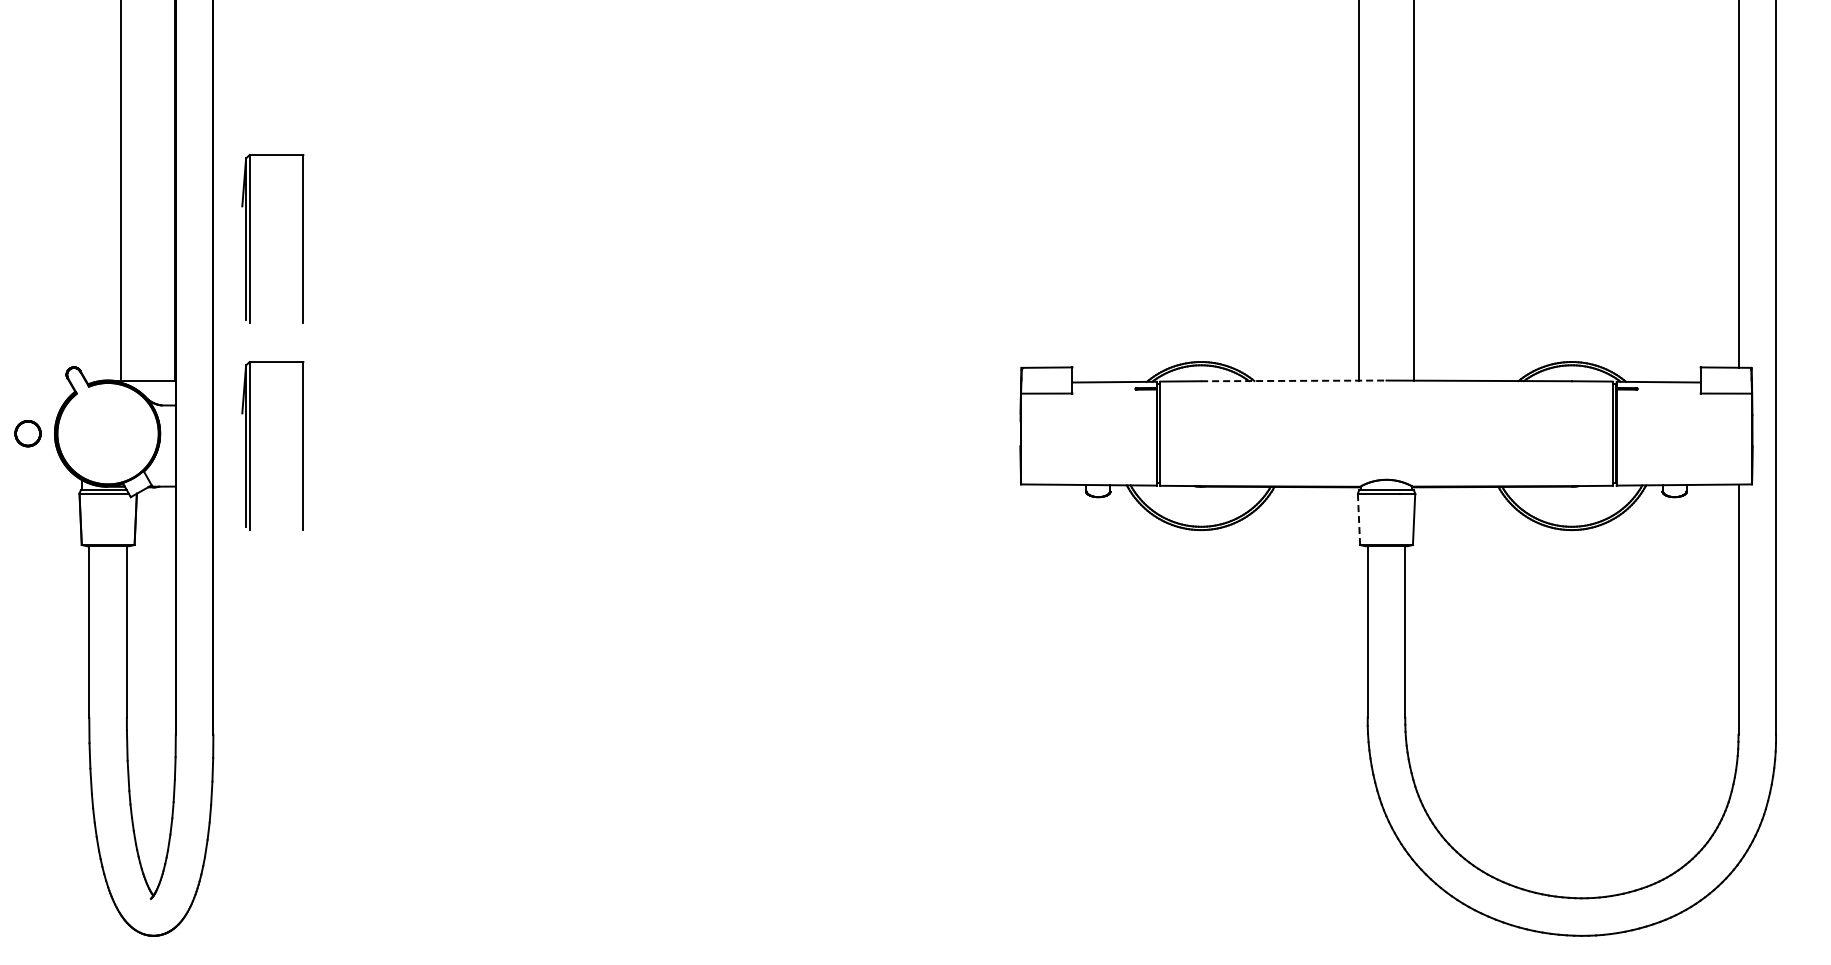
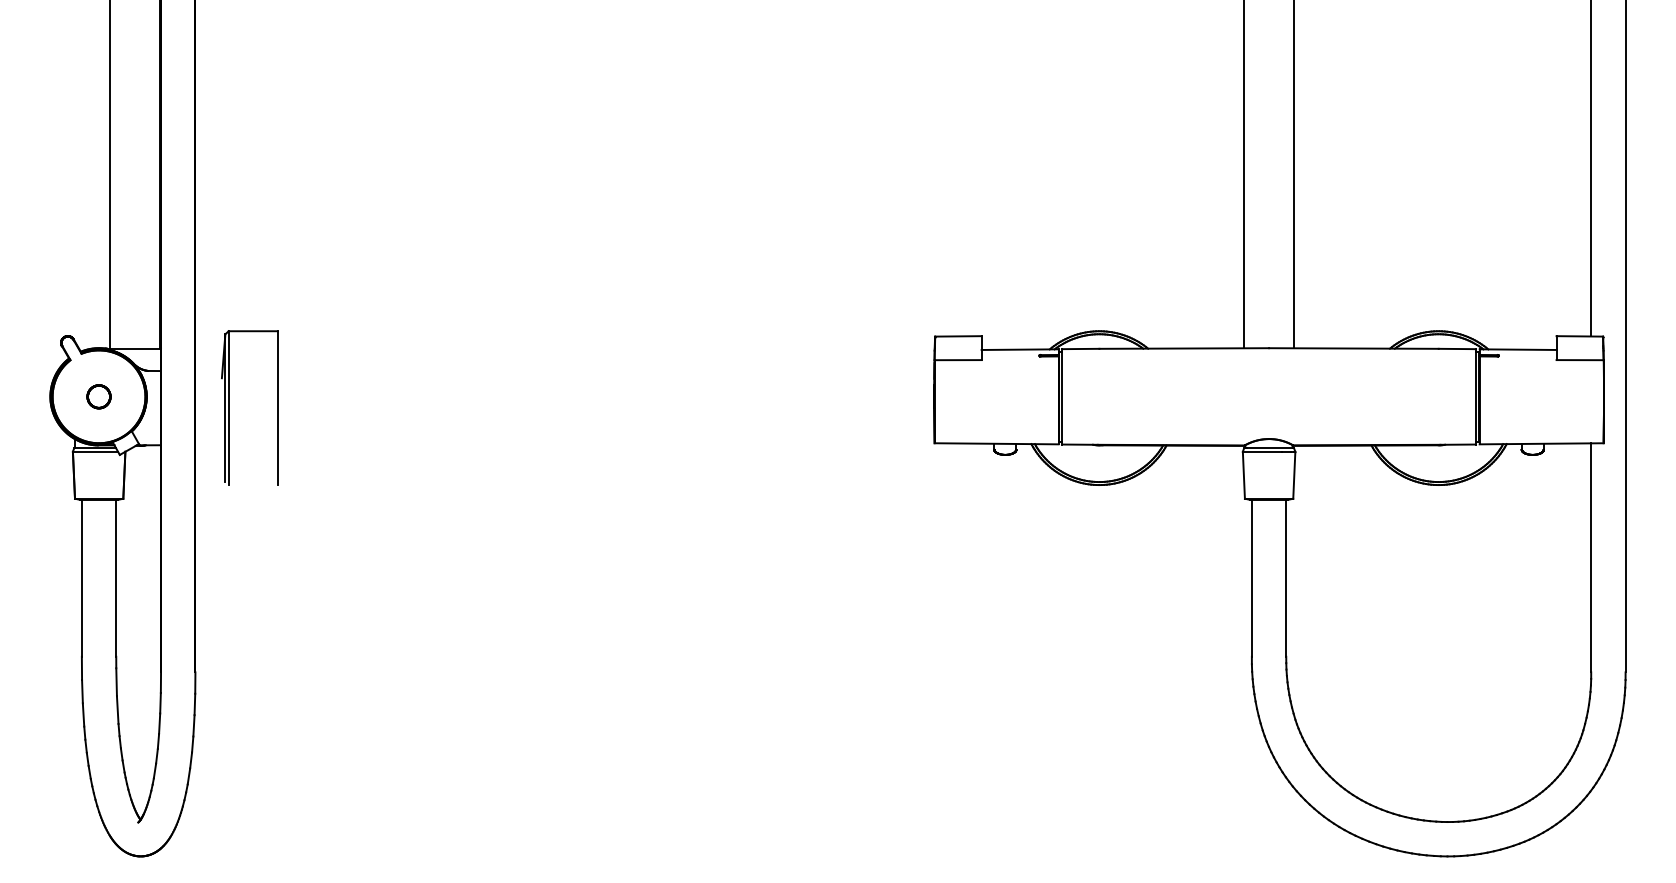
part: (250, 238) -> (229, 218), removed
line: (1293, 380) -> (1183, 348), dashed -> solid
part: (27, 433) -> (98, 396), moved
line: (1359, 519) -> (1244, 475), dashed -> solid

